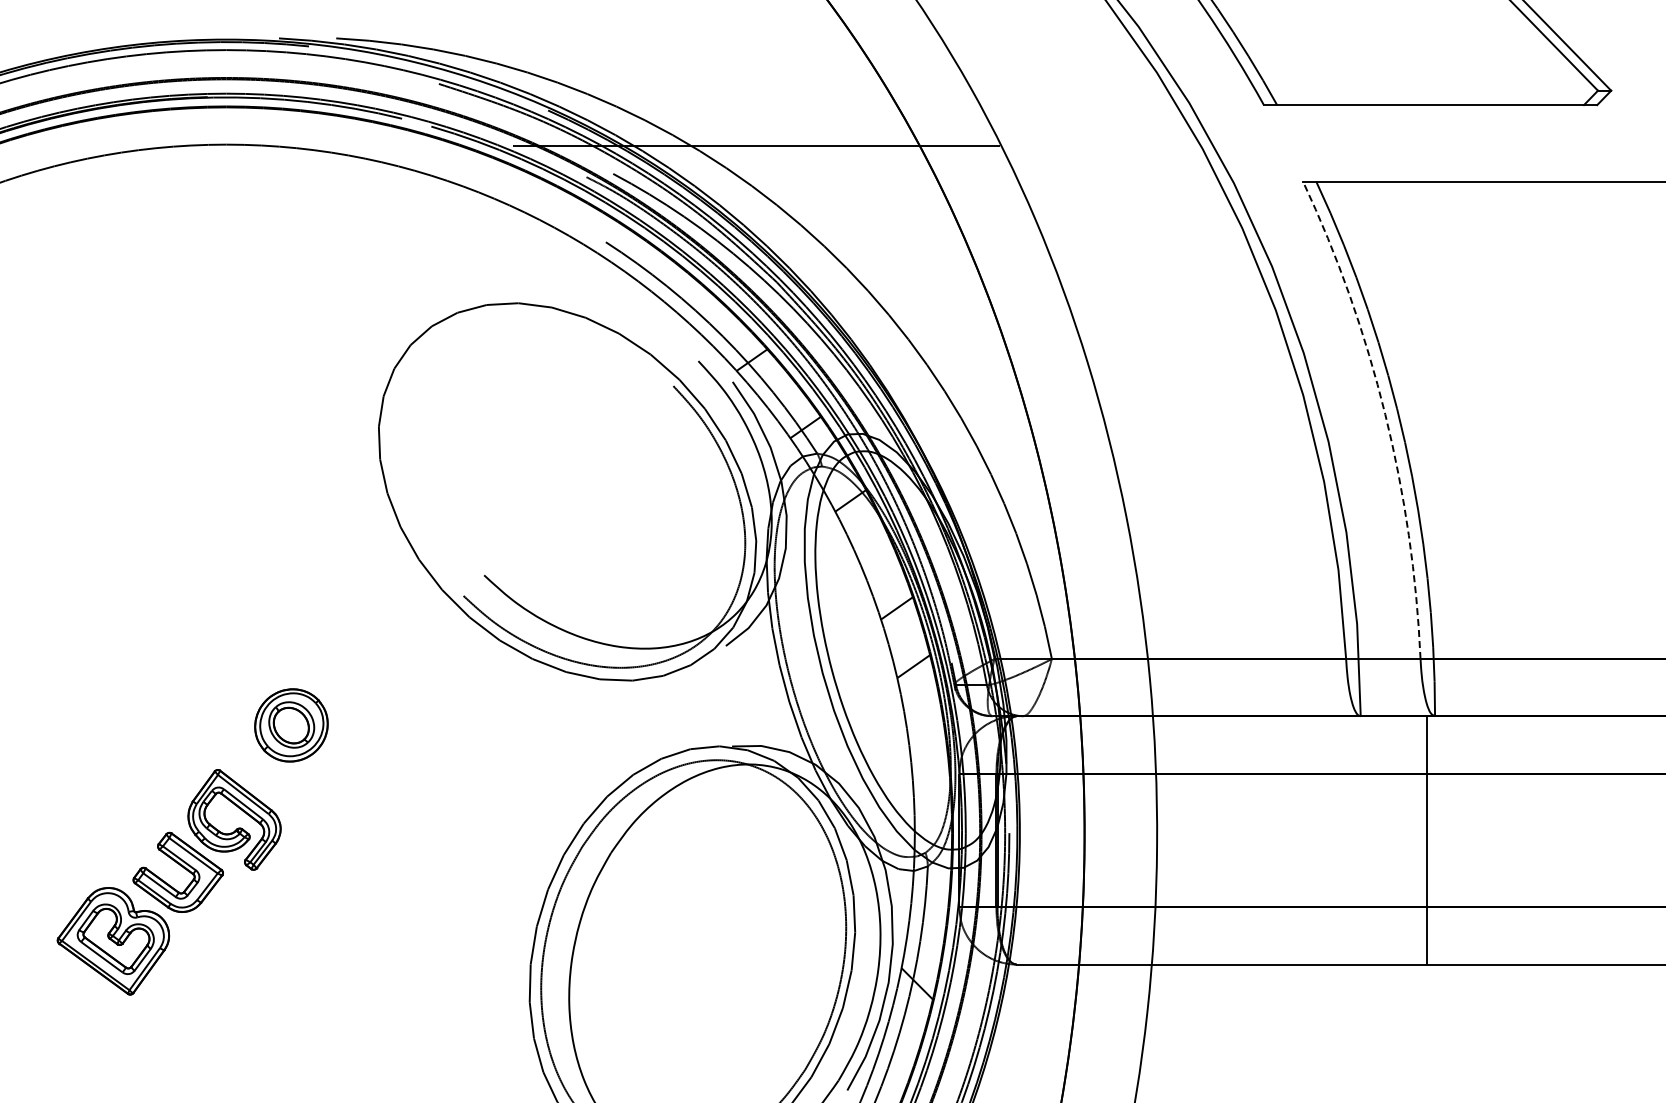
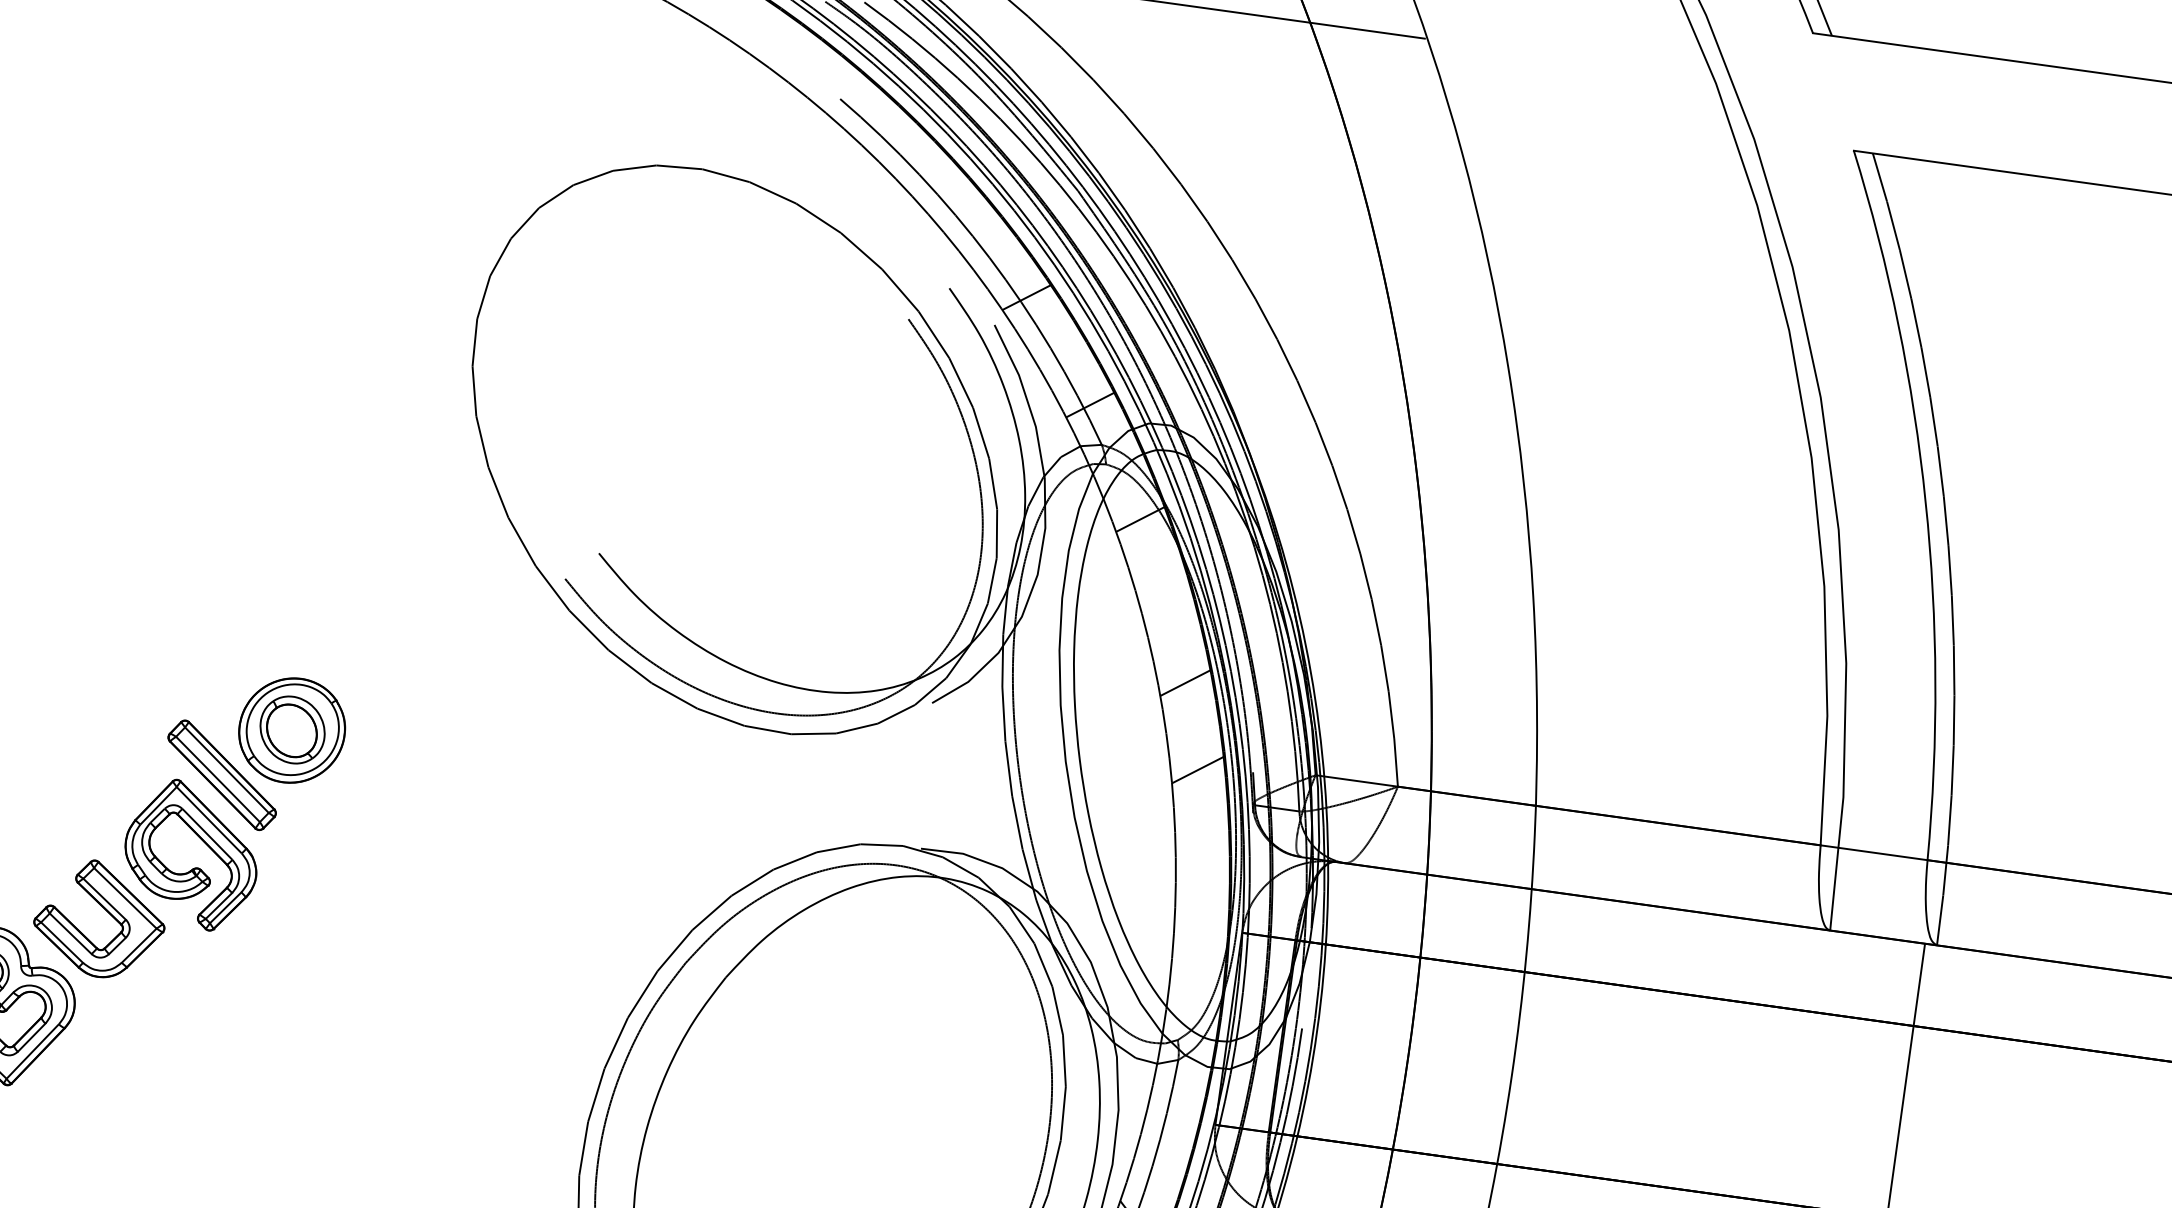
arc: (1385, 414) -> (1925, 501), dashed -> solid
part: (247, 762) -> (221, 775), added

